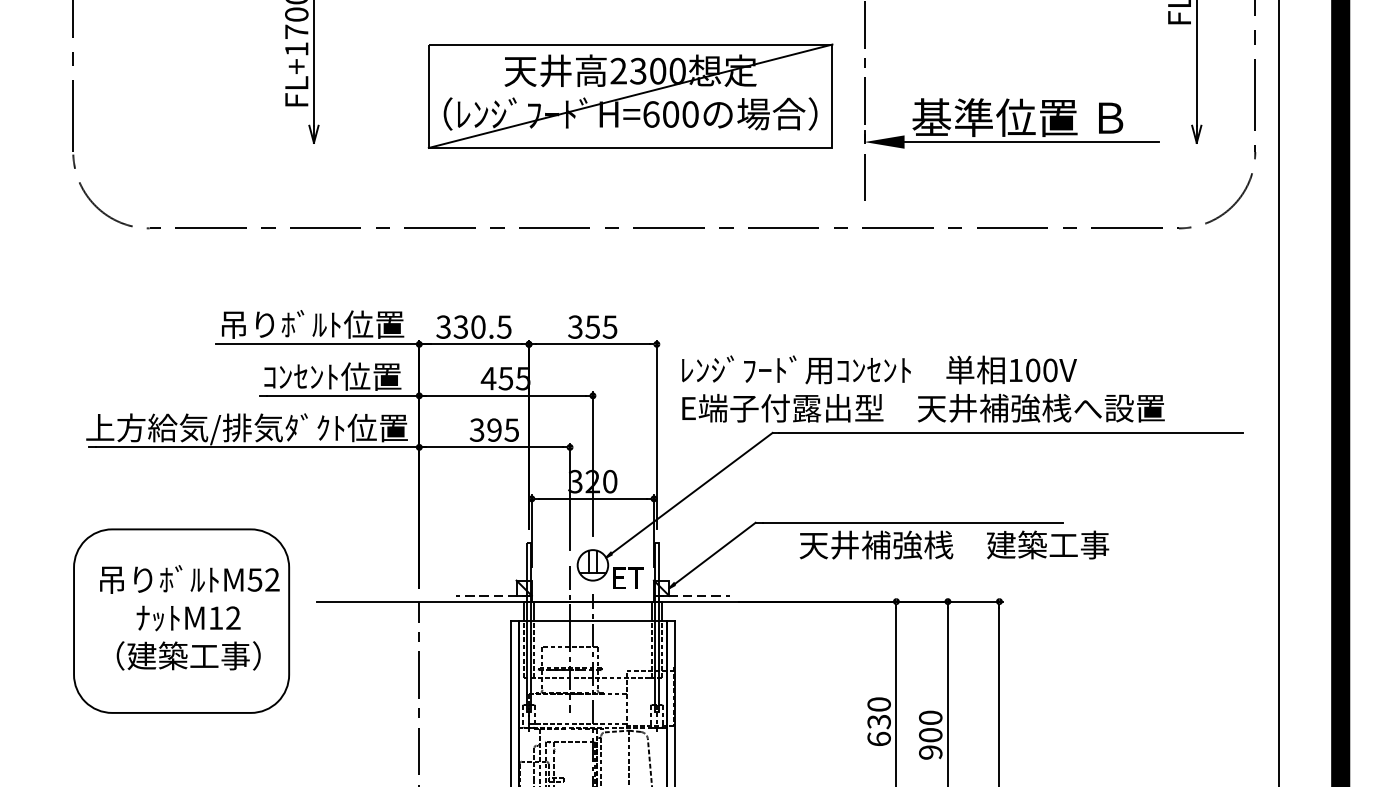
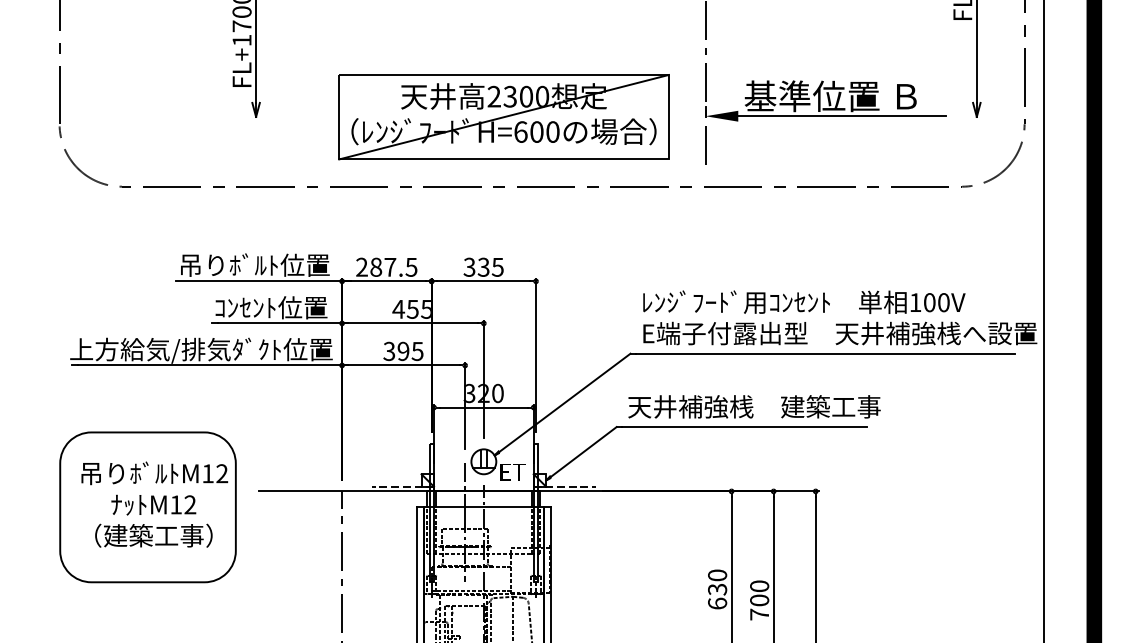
part: (630, 95) -> (503, 116), moved
text: (460, 326) -> (375, 266), 330.5 -> 287.5
text: (592, 326) -> (483, 266), 355 -> 335
text: (923, 388) -> (840, 317), moved
text: (954, 544) -> (754, 406), moved
text: (254, 579) -> (207, 473), M52 -> M12
text: (930, 752) -> (759, 614), 900 -> 700

